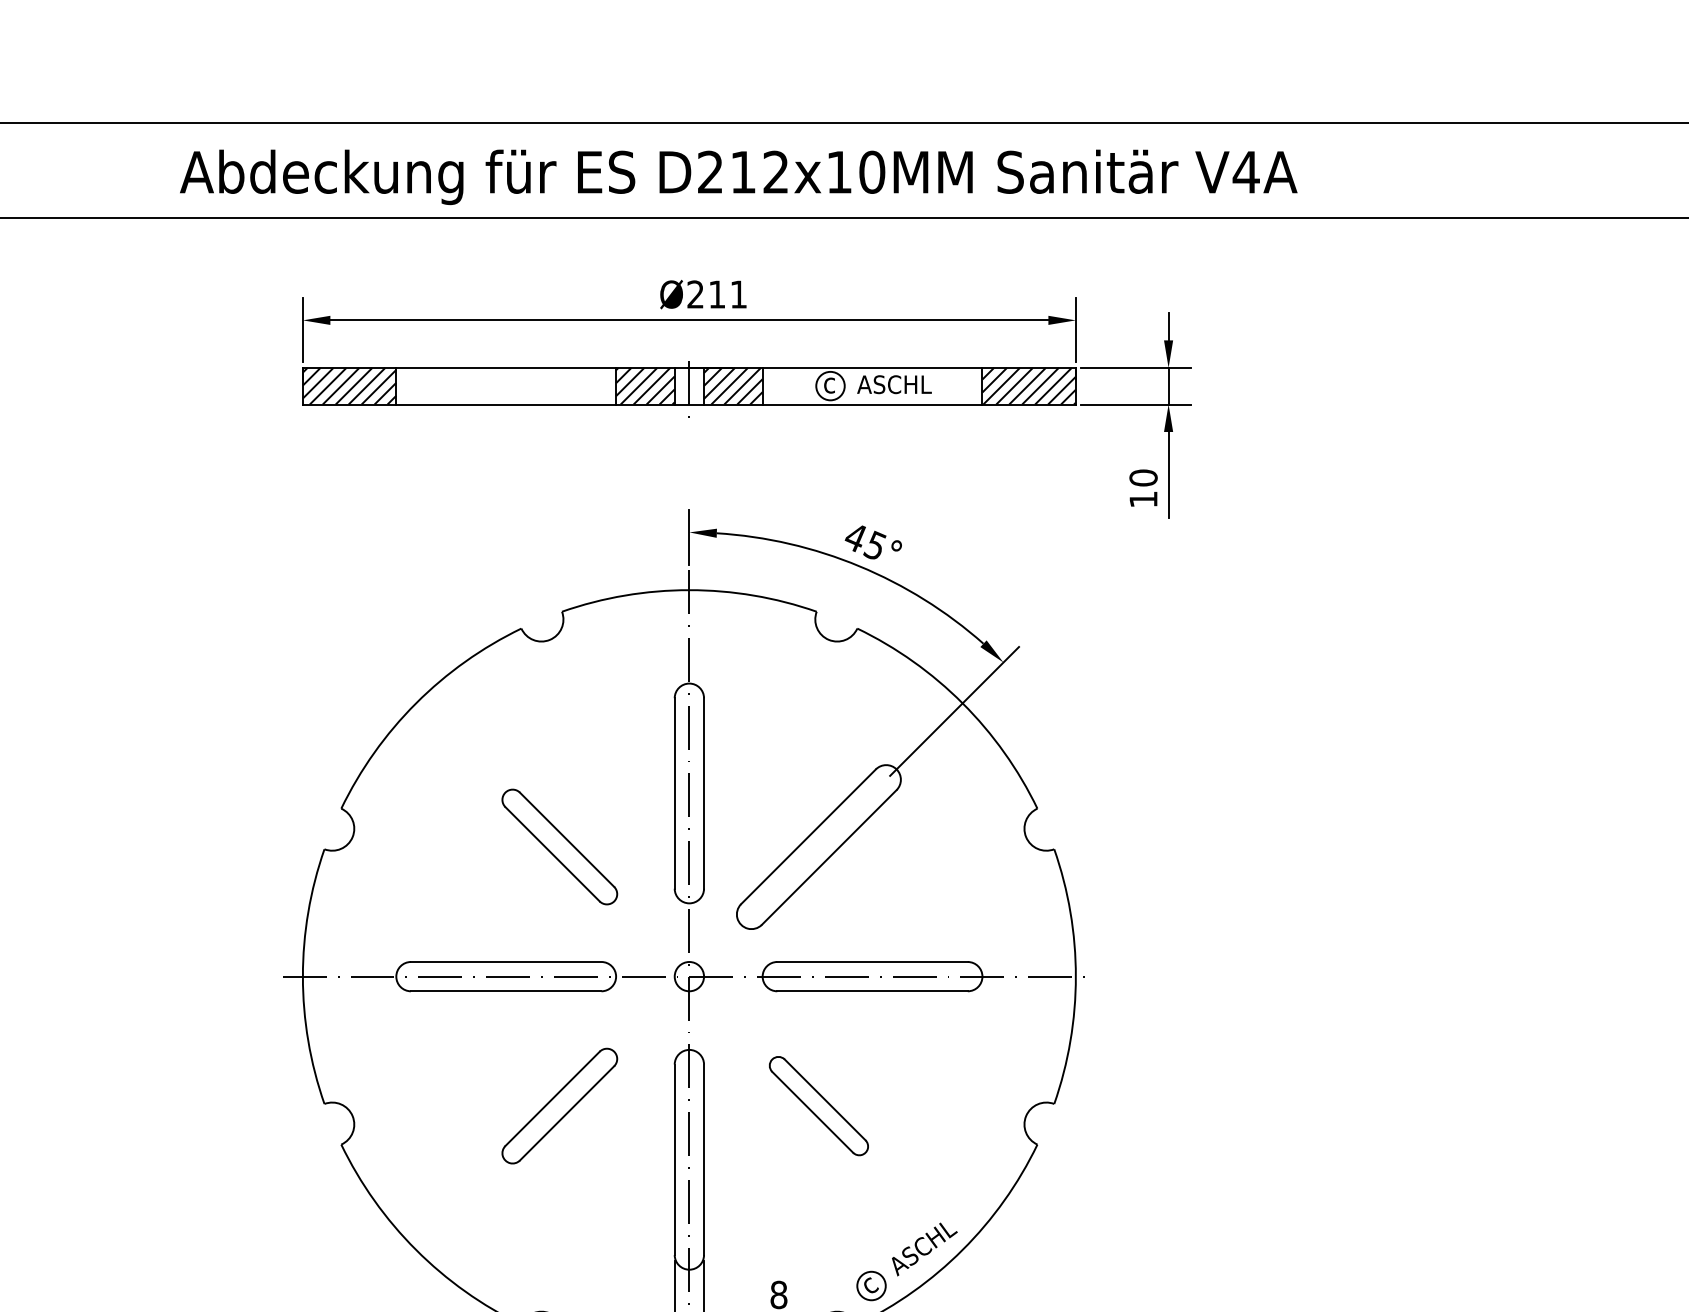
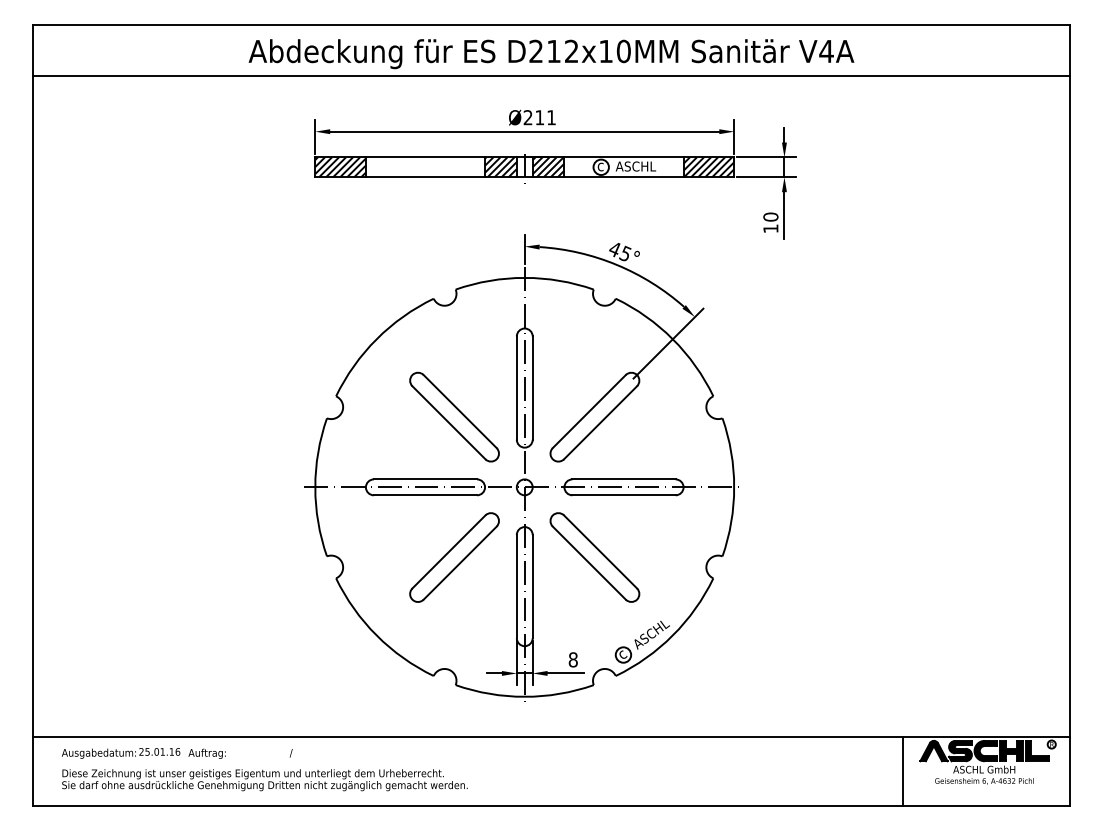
part: (559, 845) -> (454, 416), size x1.43
part: (559, 1106) -> (454, 557), size x1.43
part: (818, 1106) -> (594, 557), size x1.67

